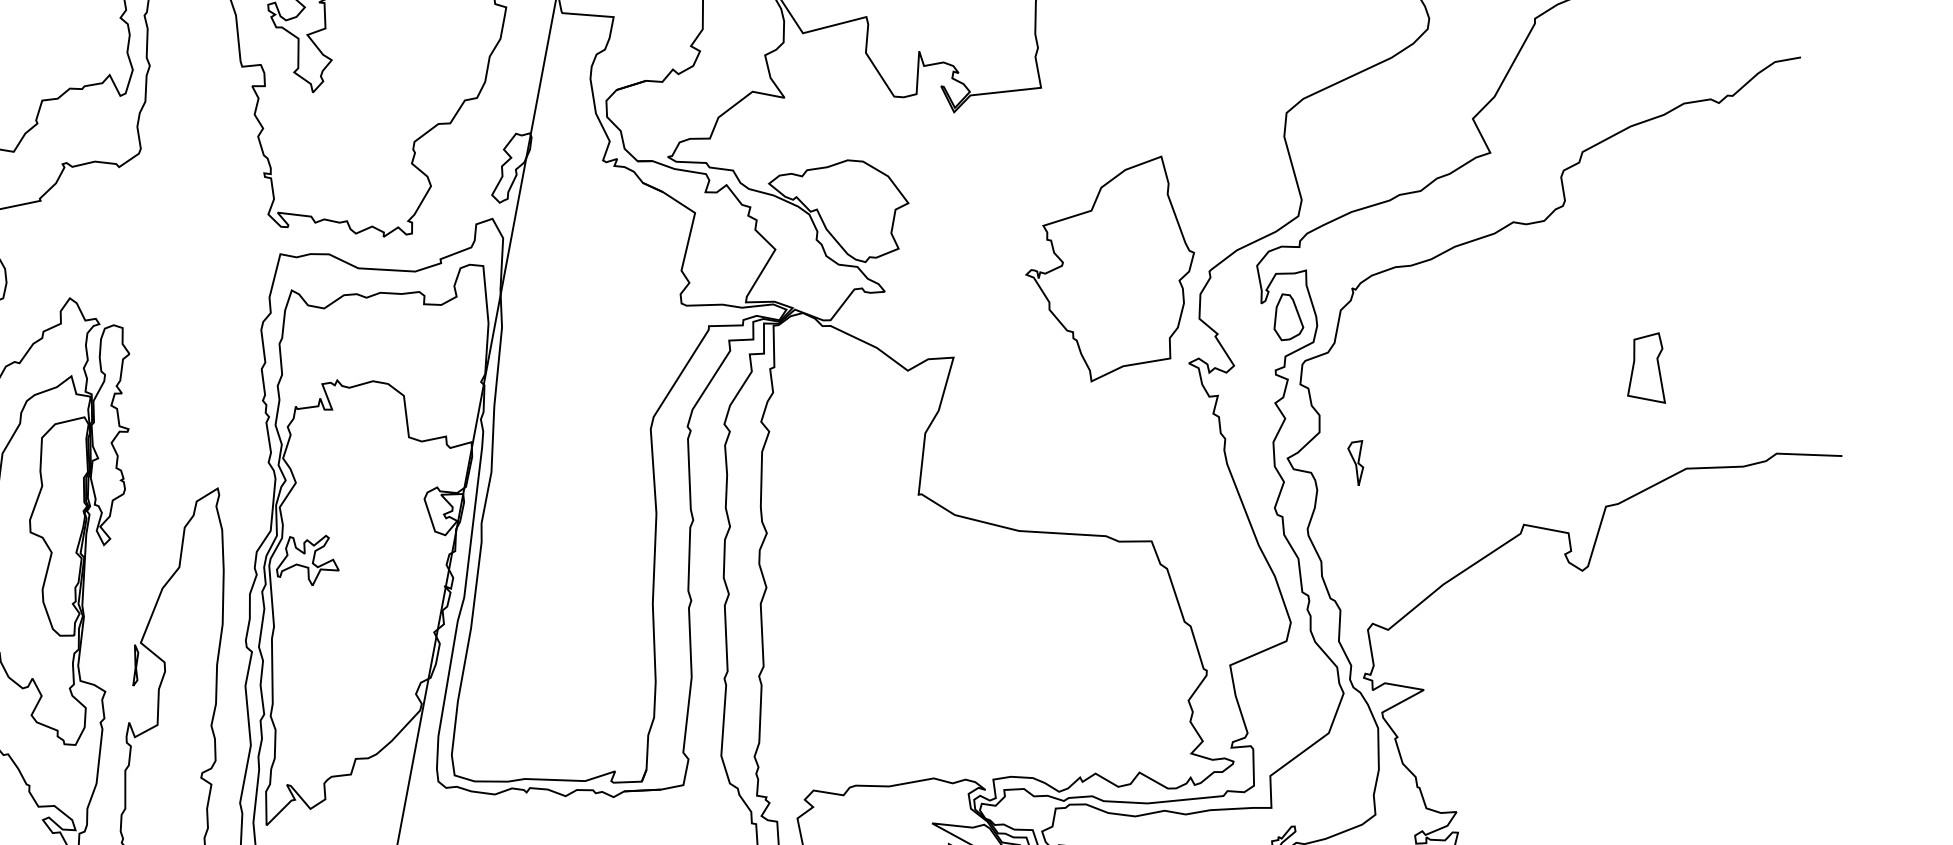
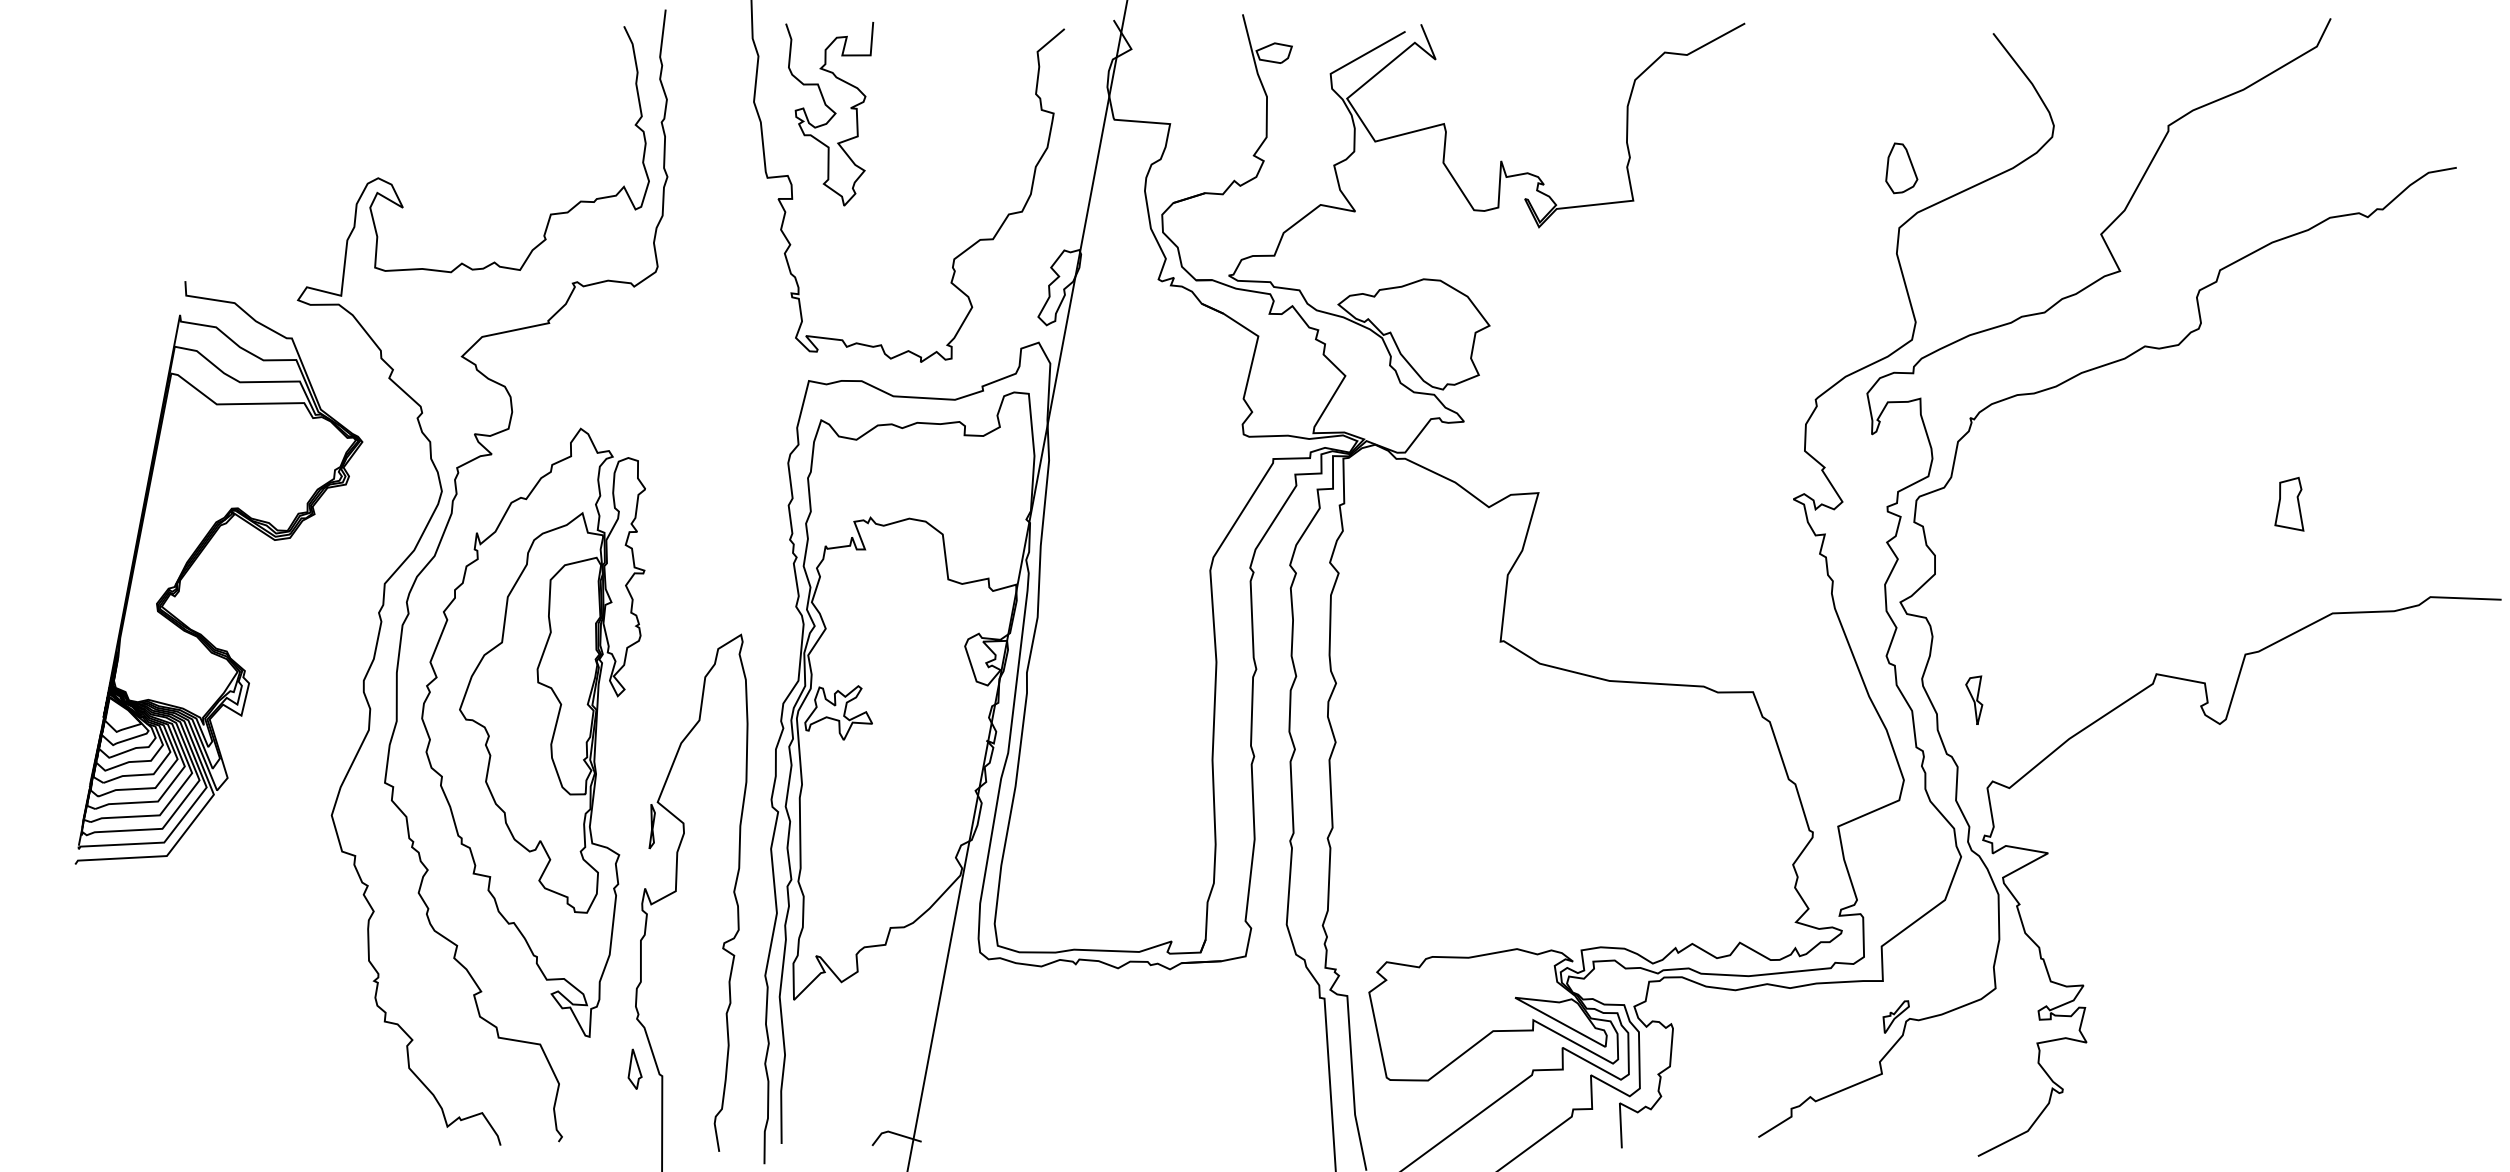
part: (1109, 268) -> (1707, 396), removed
part: (1288, 317) -> (1901, 168), moved
part: (1646, 367) -> (2289, 503), size x0.7
part: (1355, 462) -> (1974, 699), moved

